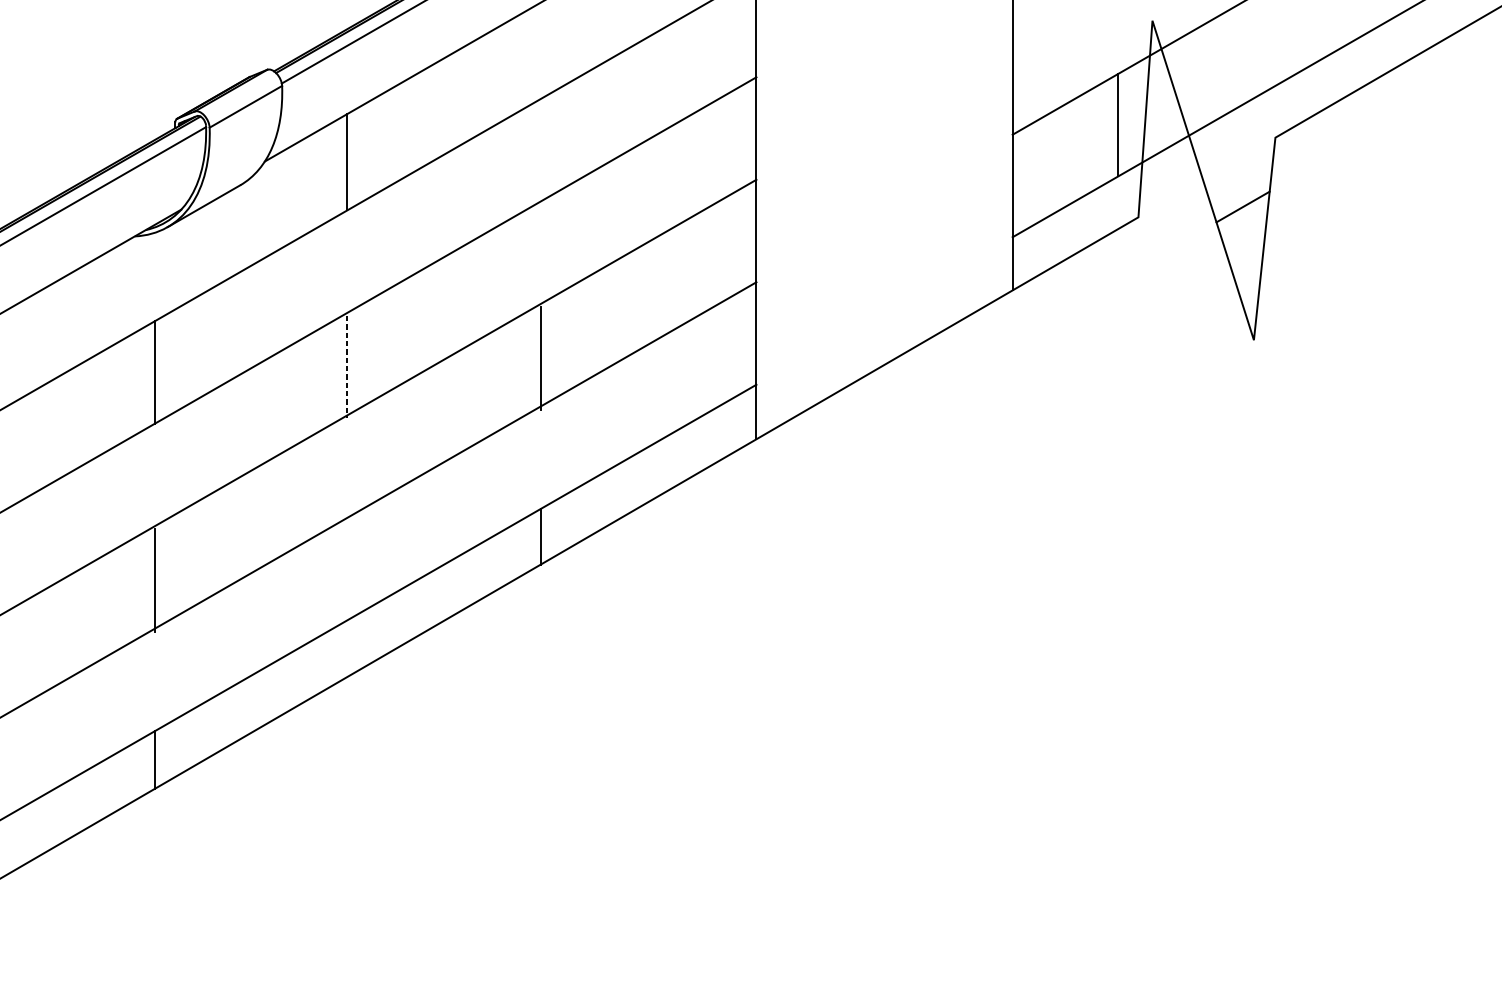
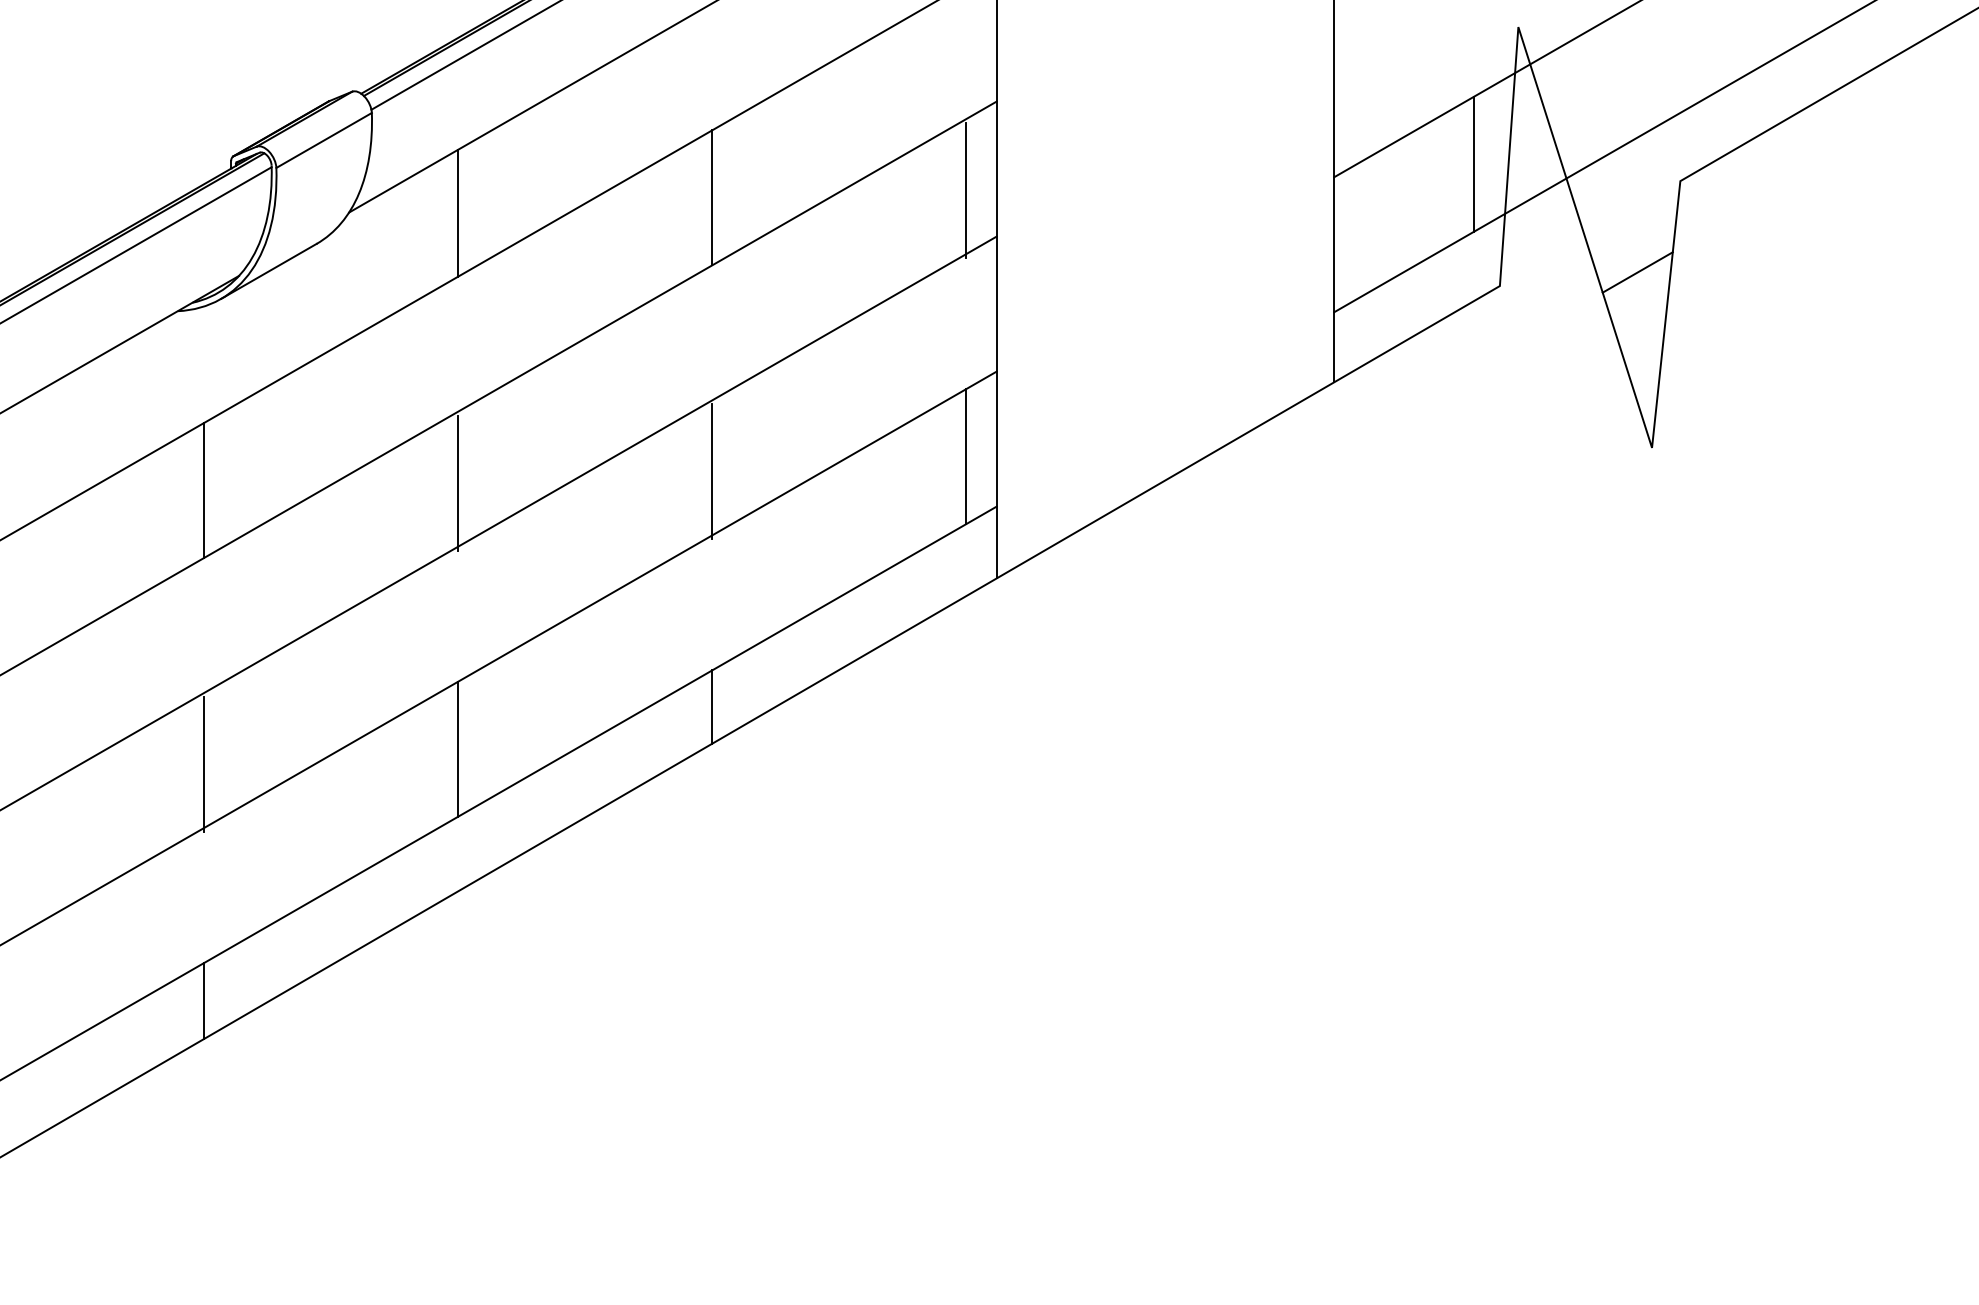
line: (732, 144) -> (965, 190), added
line: (540, 150) -> (712, 197), added
line: (732, 346) -> (965, 456), added
line: (347, 367) -> (457, 483), dashed -> solid
line: (347, 568) -> (457, 748), added

